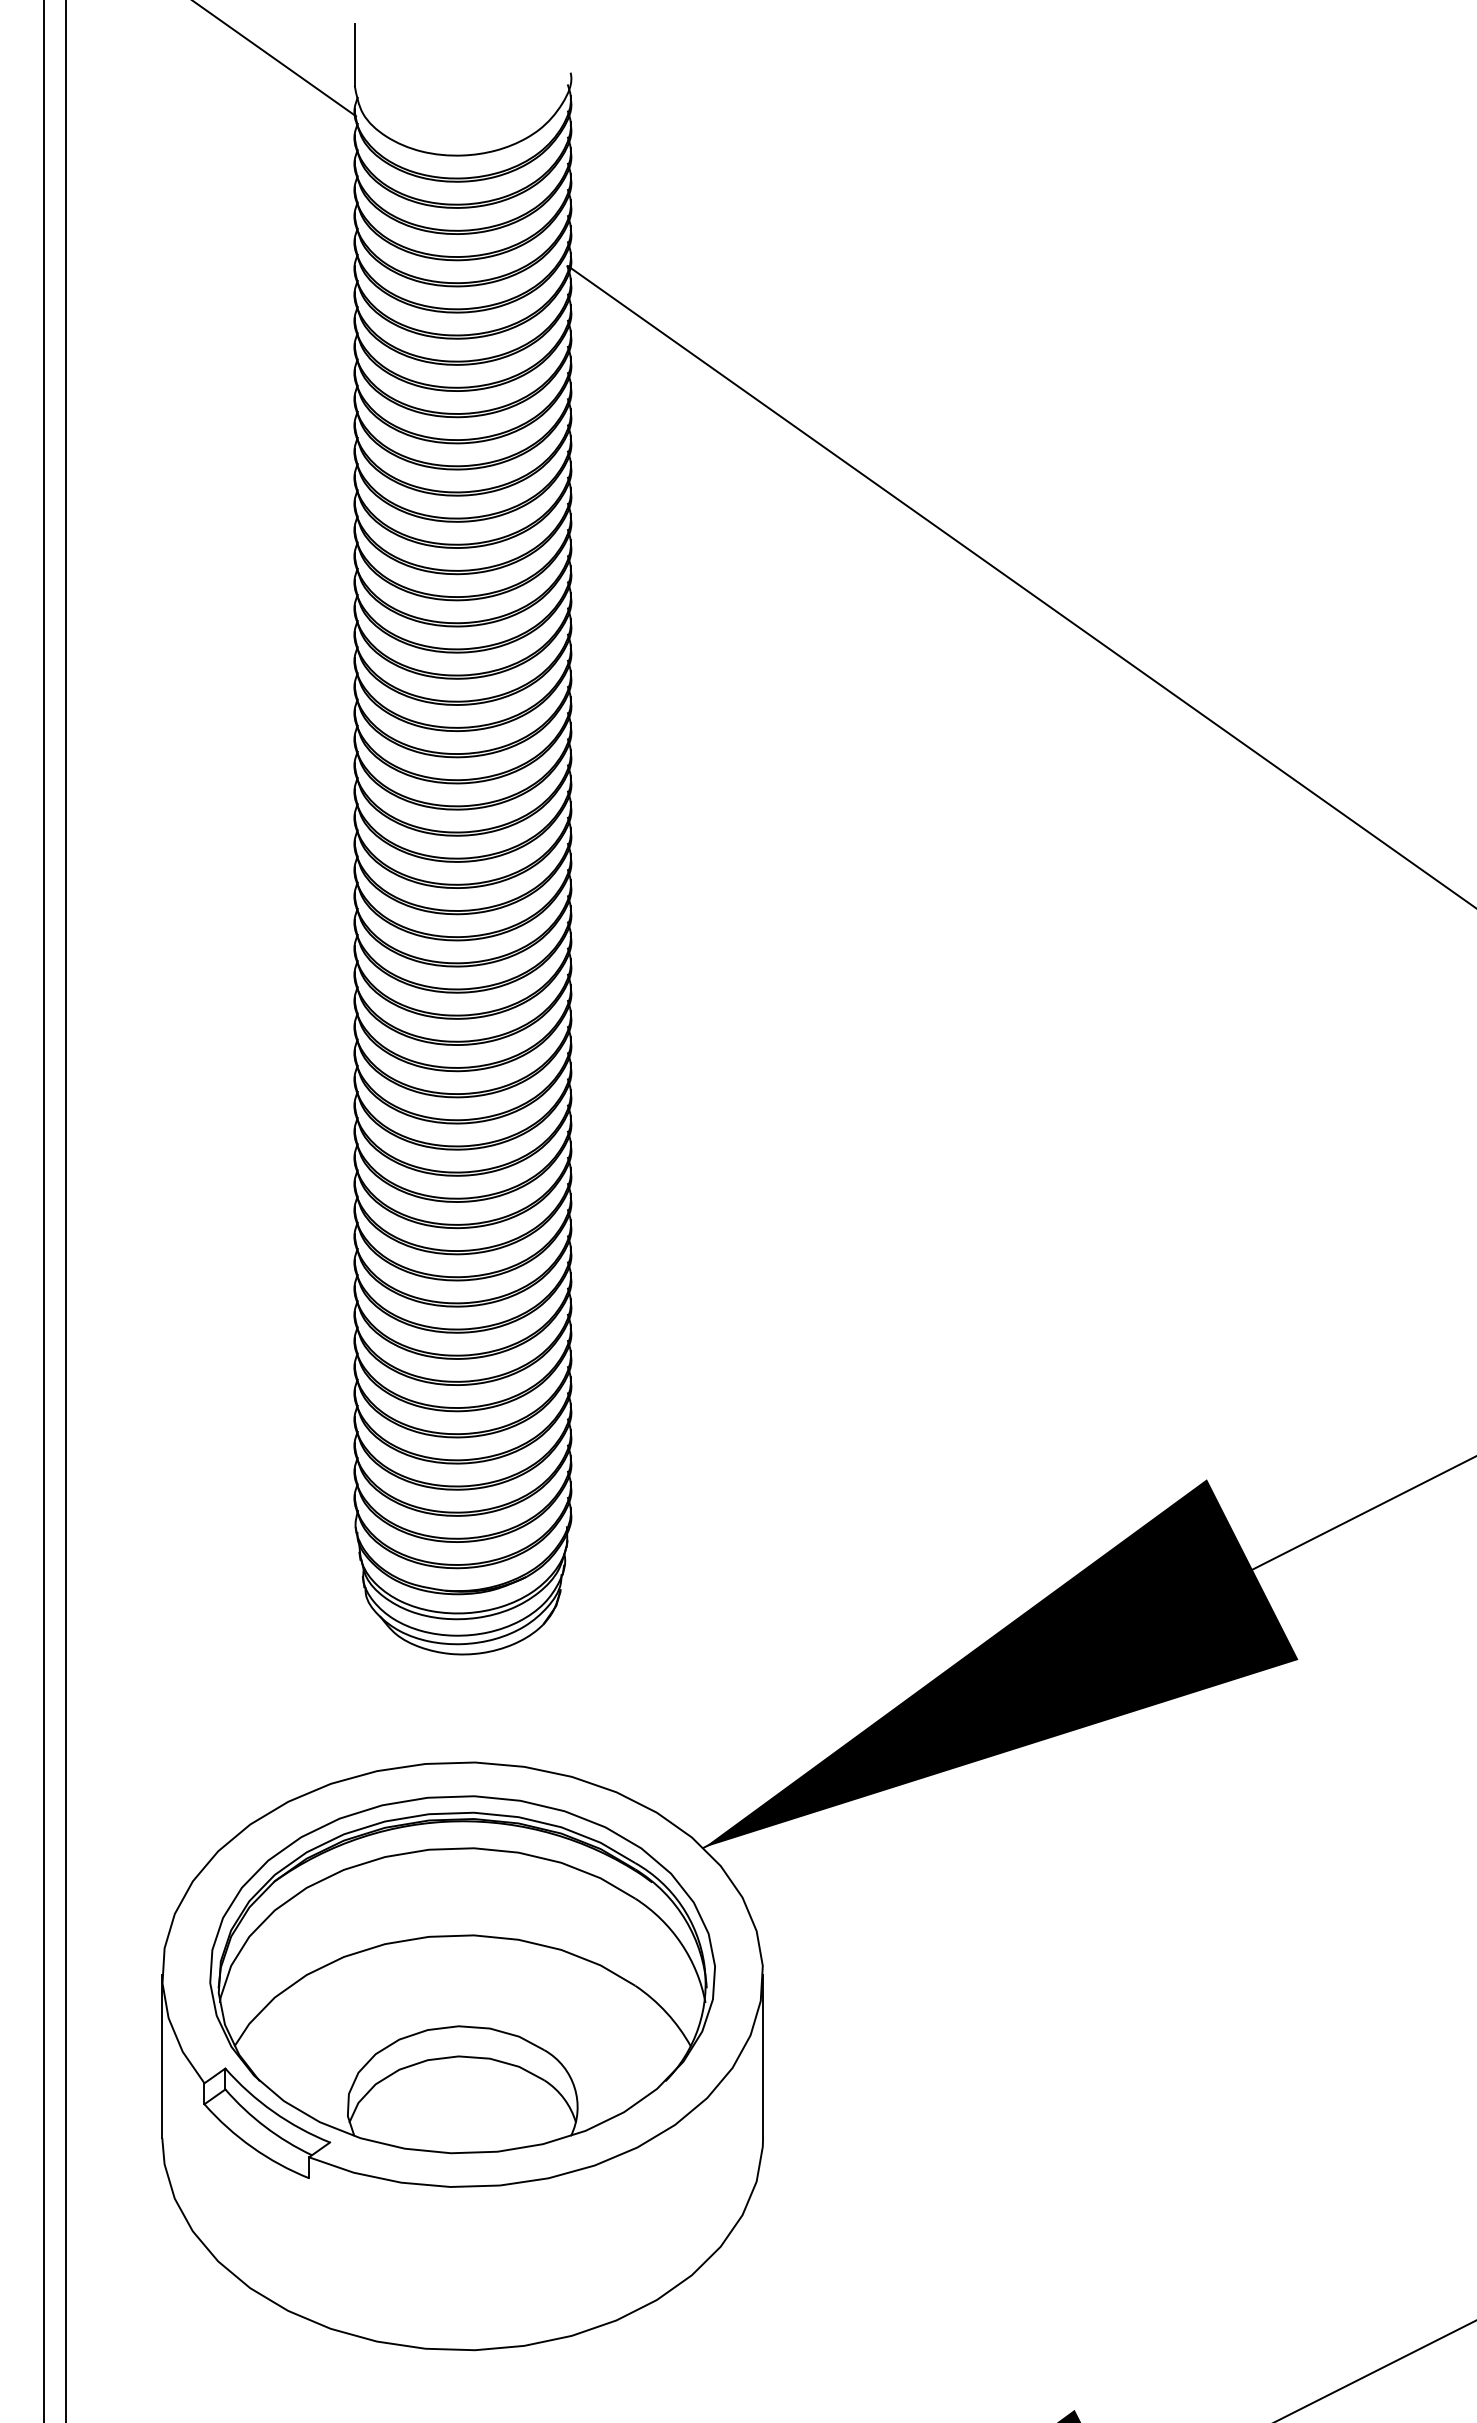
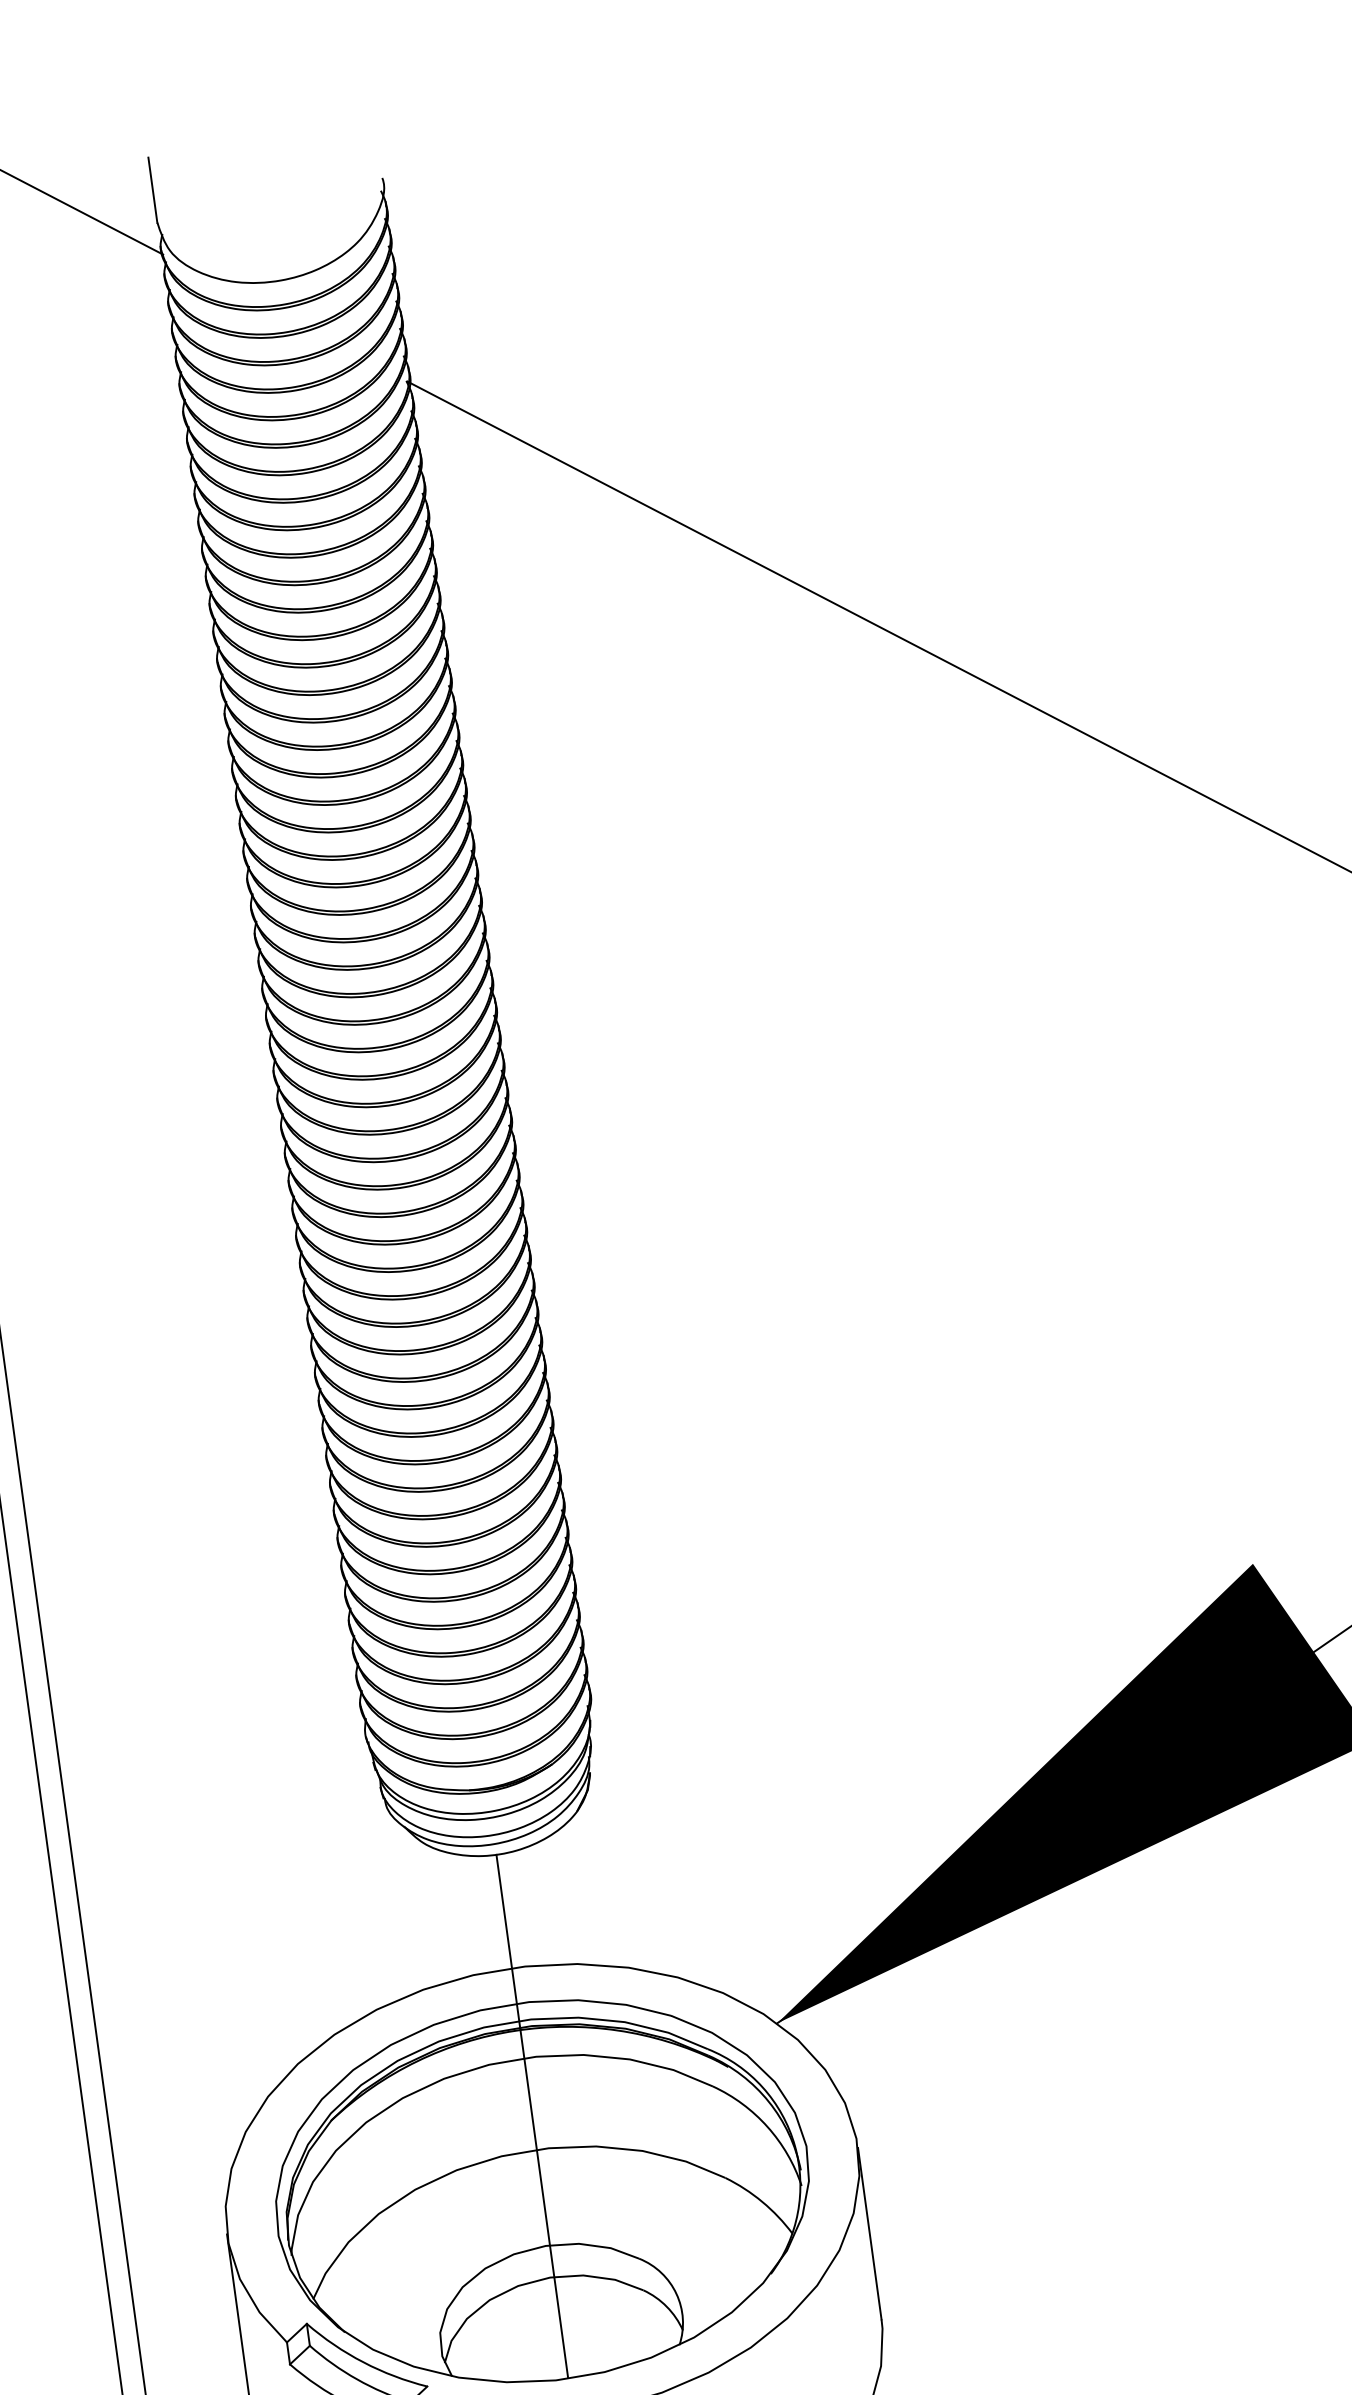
line: (462, 1903) -> (532, 2116), added

